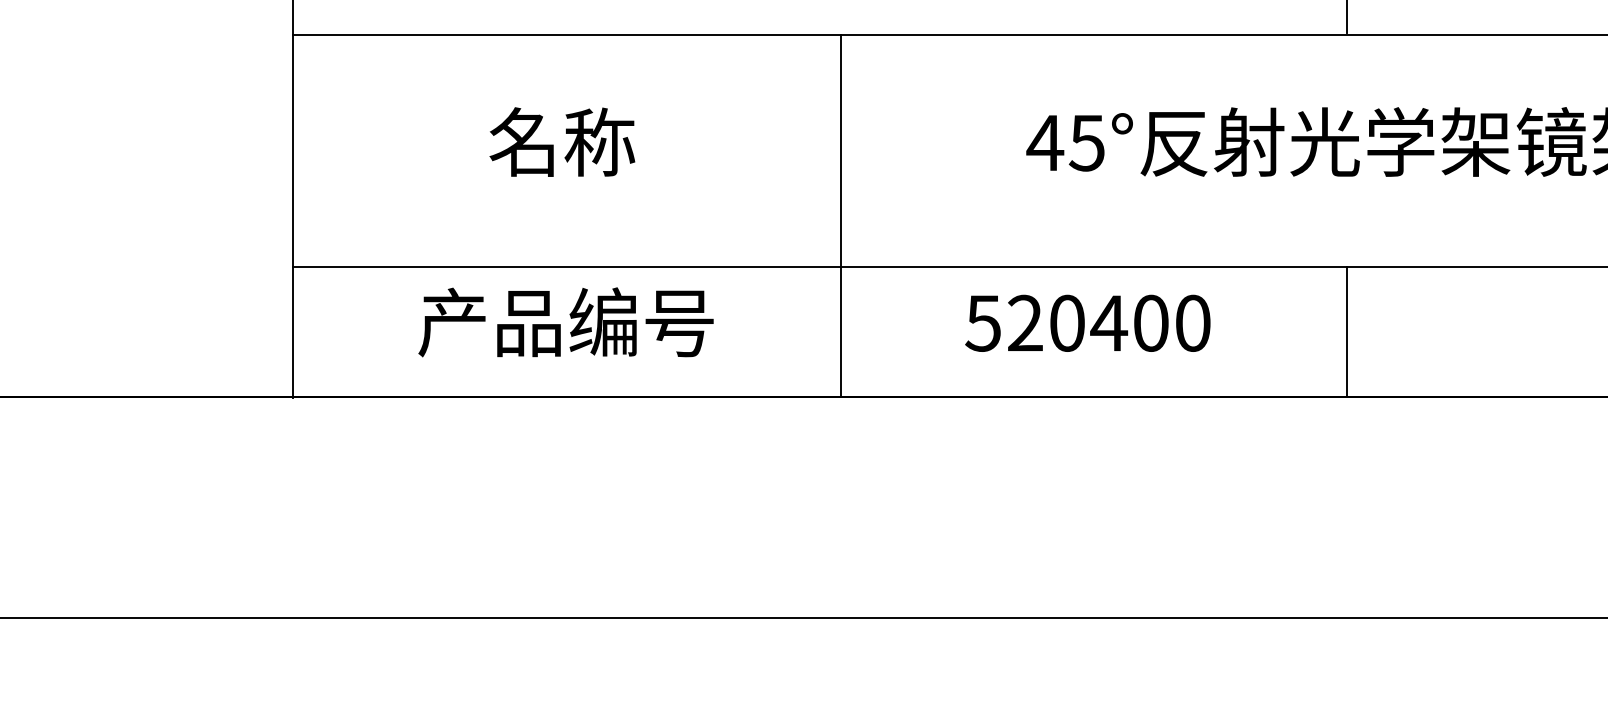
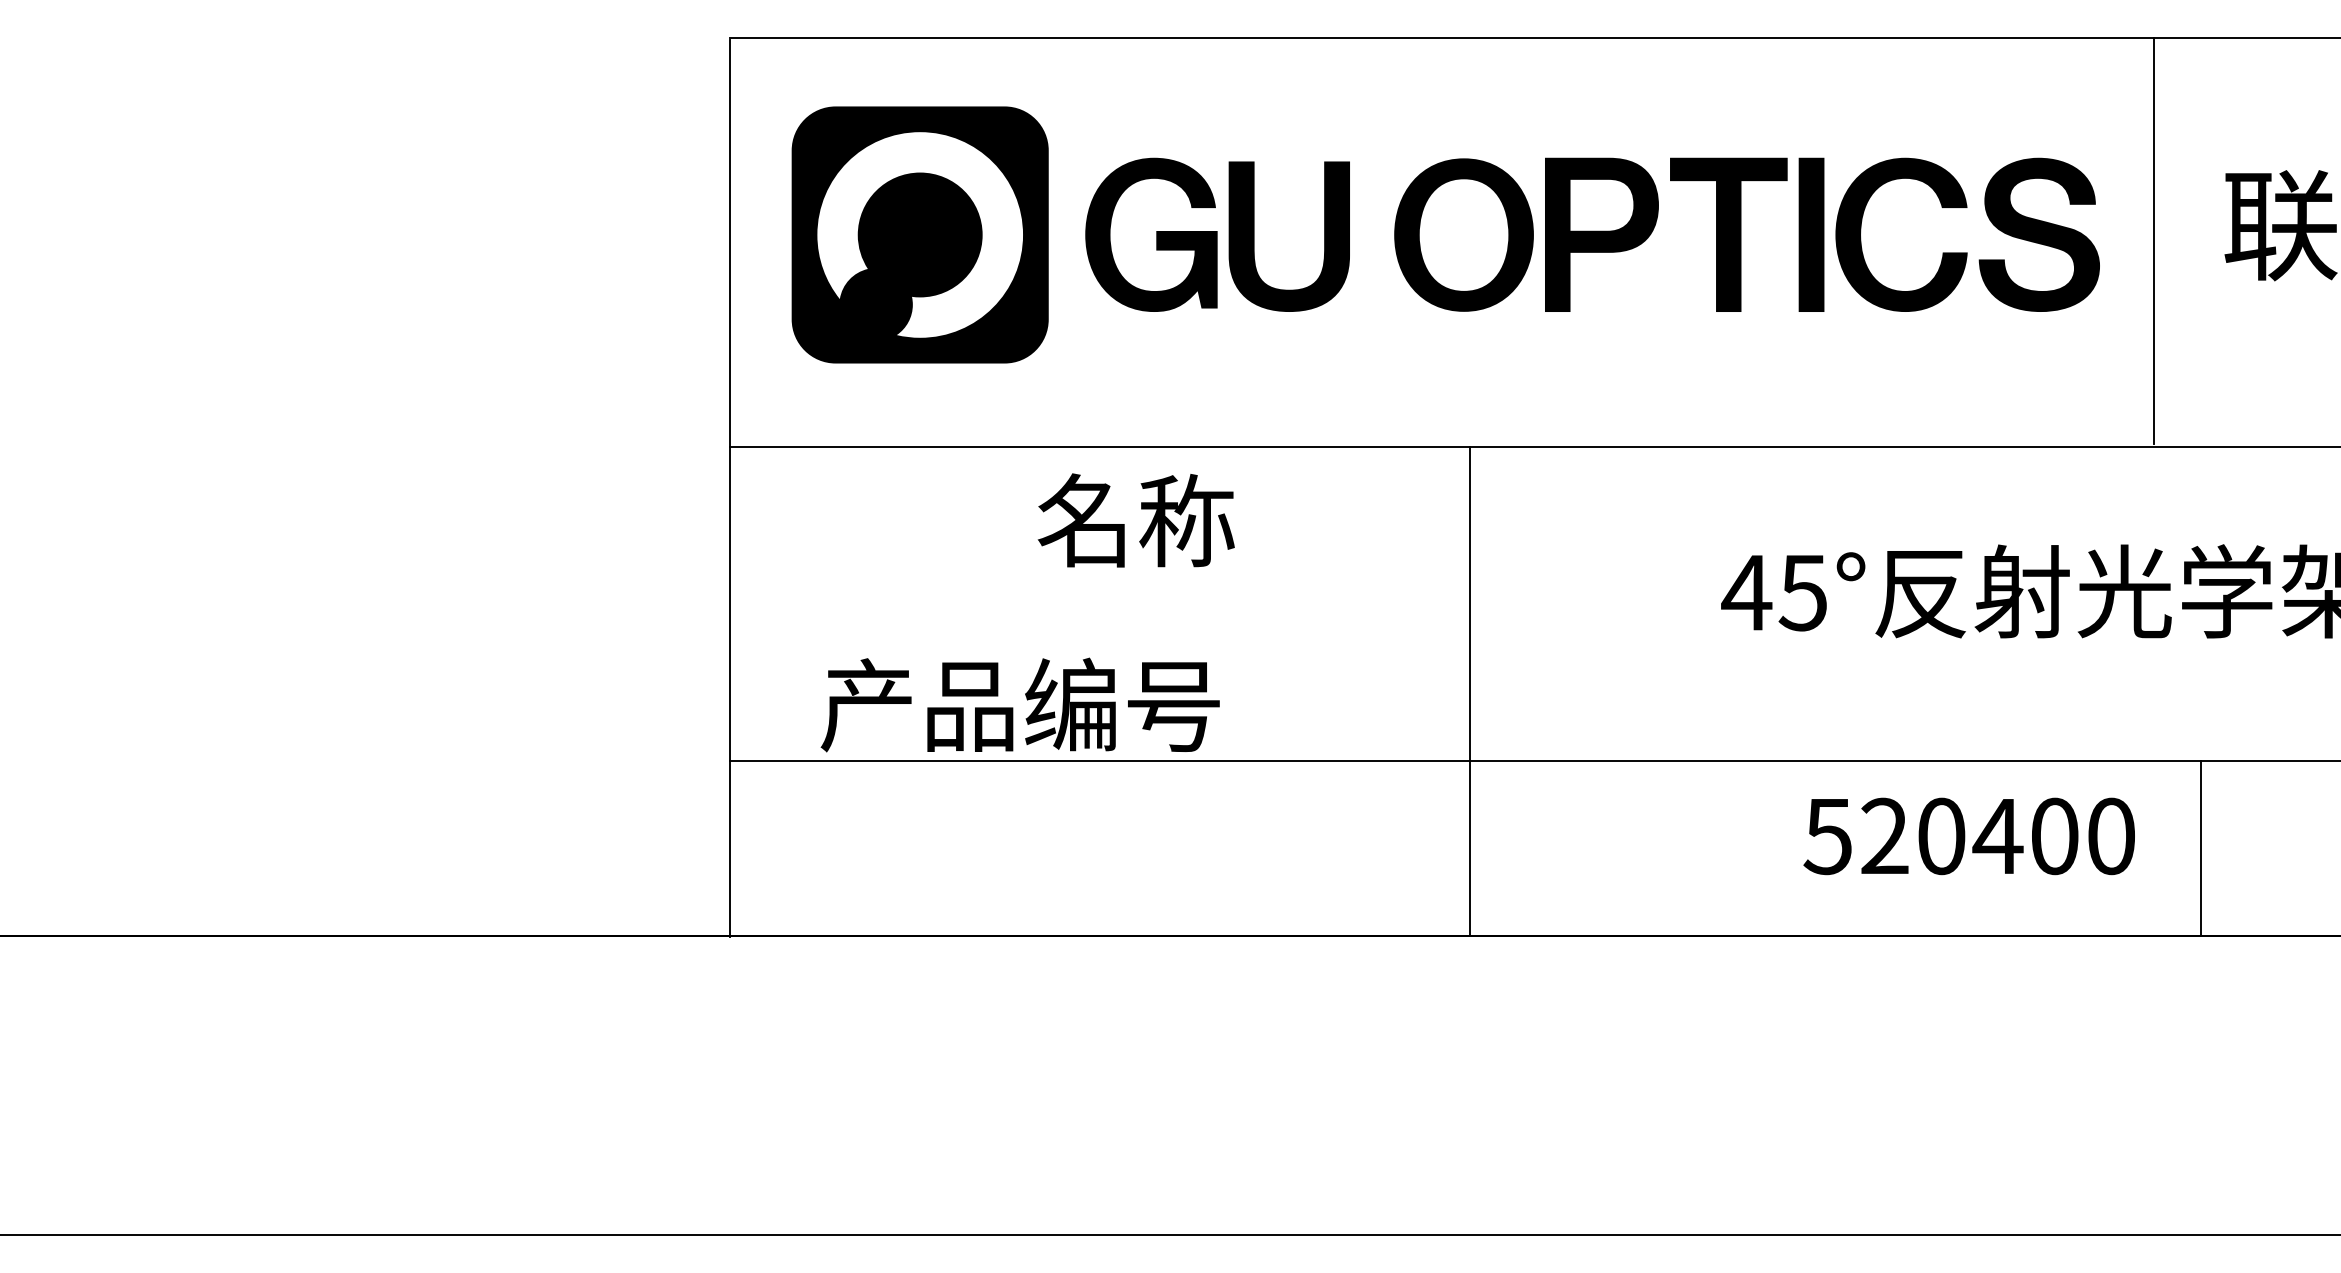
text: (561, 142) -> (1135, 520), moved
text: (565, 321) -> (1019, 704), moved
text: (1087, 323) -> (1968, 836), moved
line: (1347, 331) -> (2201, 847), moved

